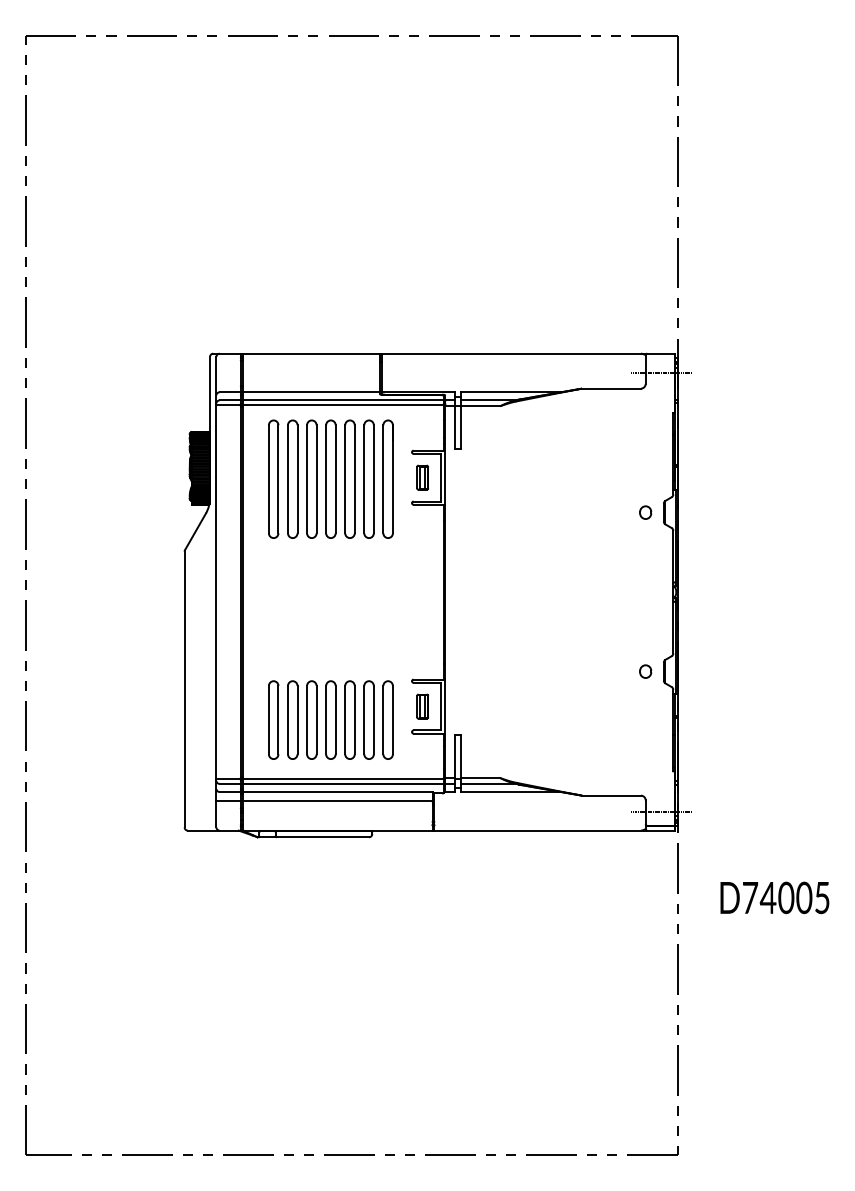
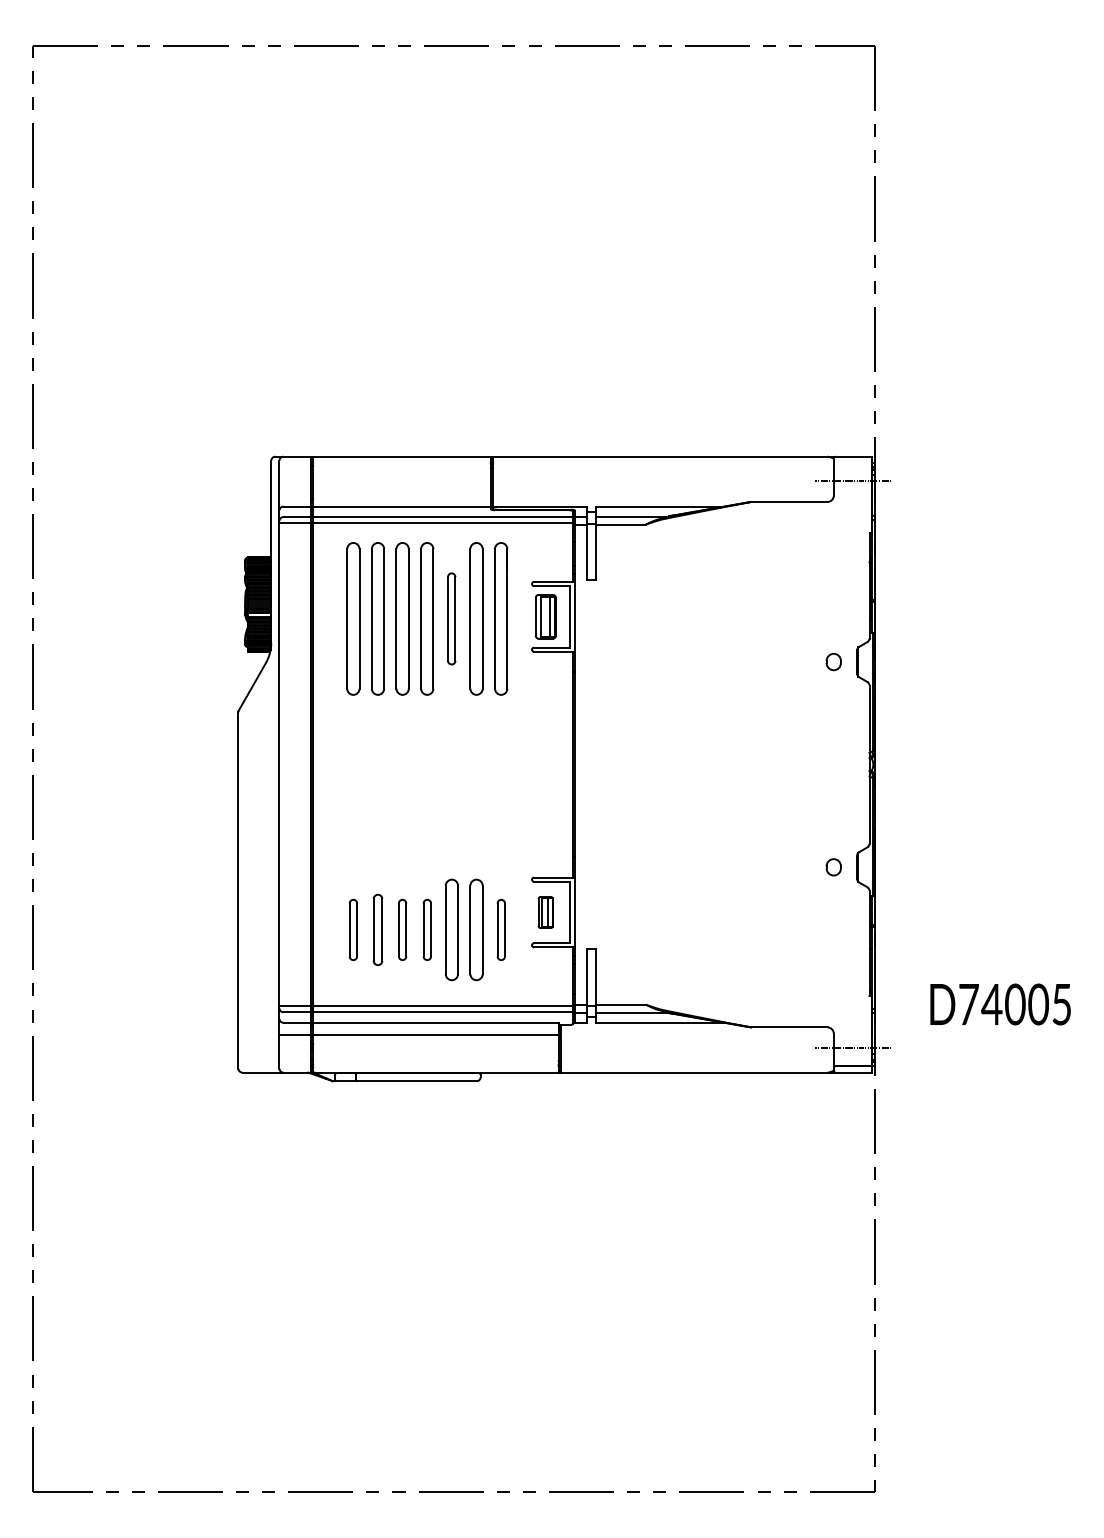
part: (422, 477) -> (545, 616), size x1.4
part: (349, 478) -> (451, 618), size x0.6
part: (273, 719) -> (353, 929), size x0.6
part: (292, 719) -> (377, 929), size x0.7
part: (311, 719) -> (402, 929), size x0.6
part: (331, 719) -> (427, 929), size x0.6
part: (388, 719) -> (501, 929), size x0.6
text: (774, 897) -> (1000, 1004), moved

